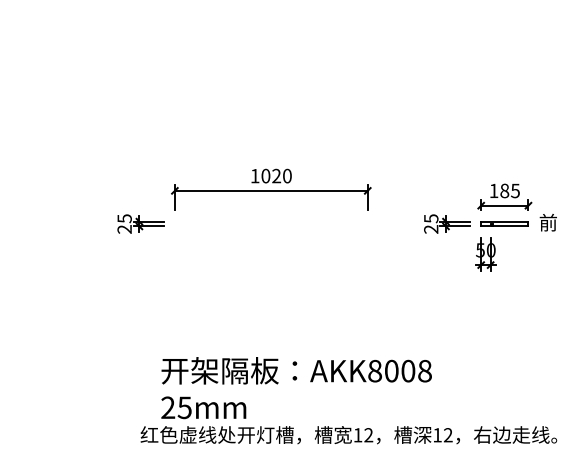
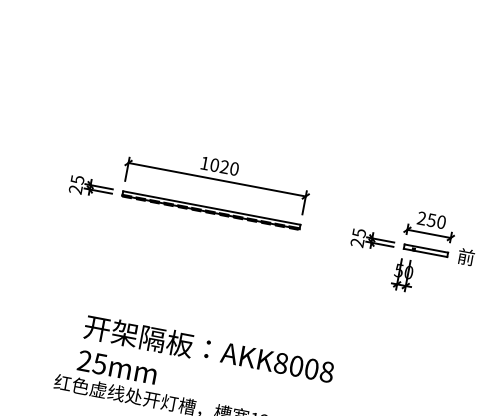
text: (504, 190) -> (431, 219), 185 -> 250
part: (271, 224) -> (211, 210), added

